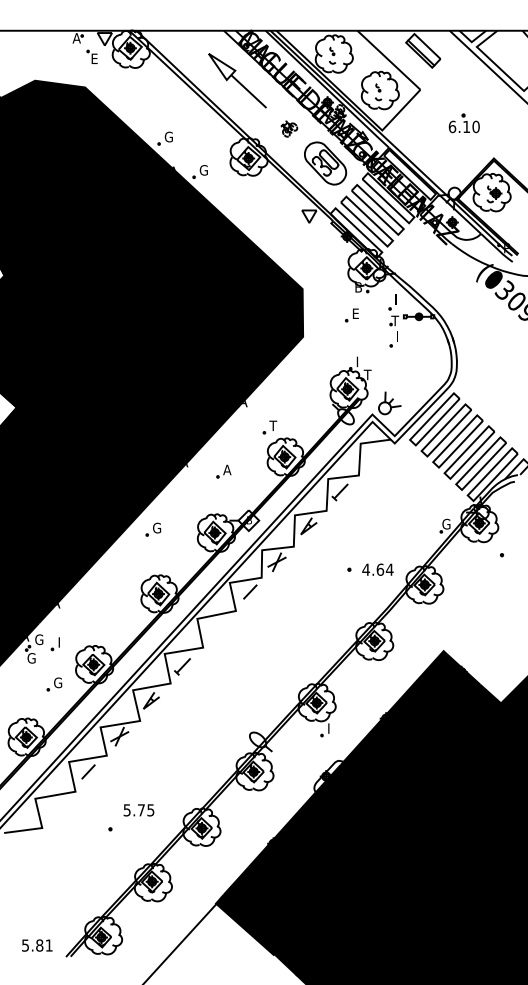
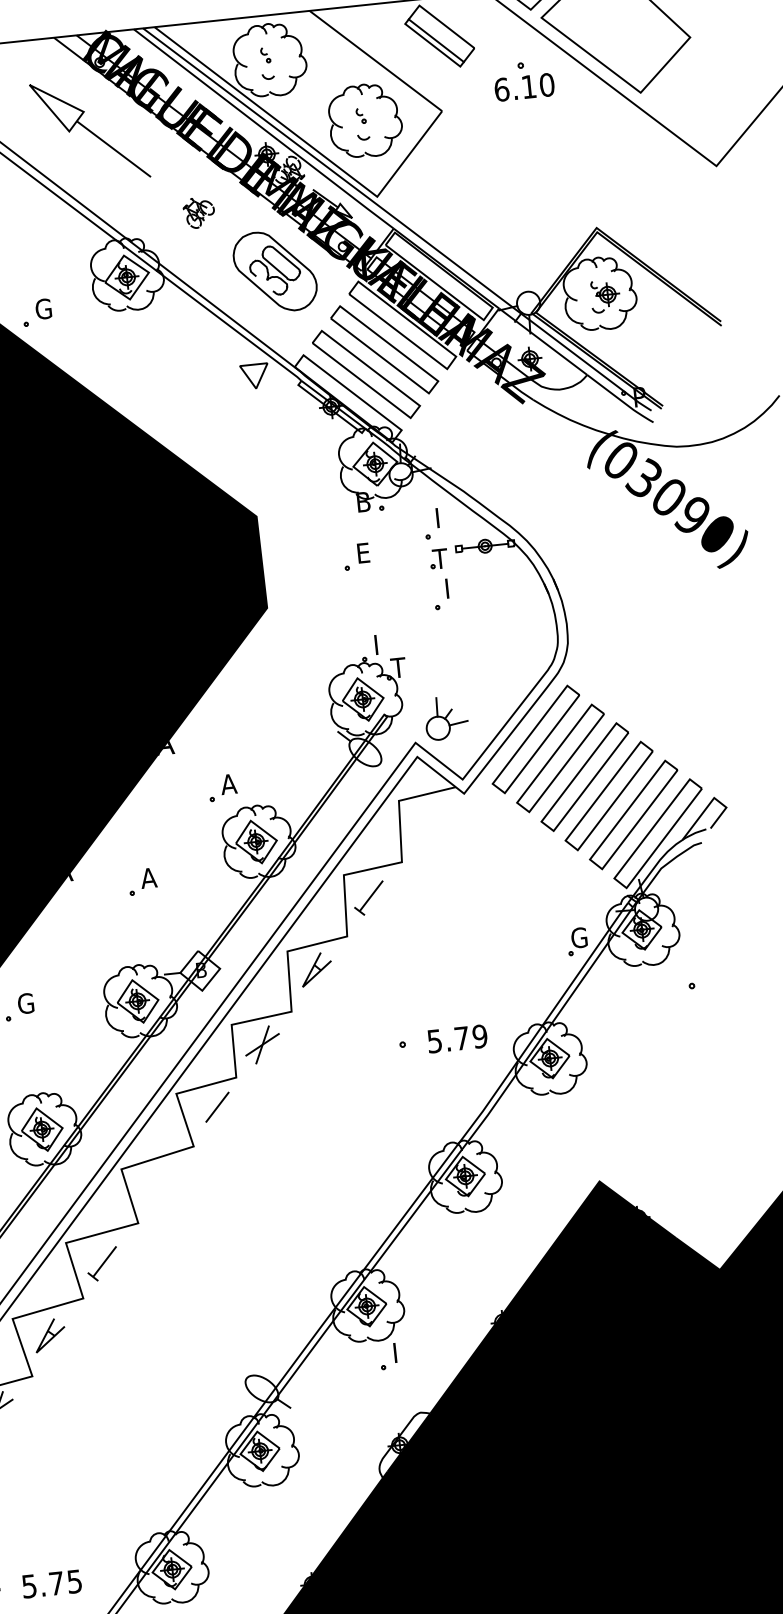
part: (463, 123) -> (522, 80), moved
text: (273, 425) -> (228, 783), T -> A
text: (377, 569) -> (456, 1038), 4.64 -> 5.79
text: (138, 810) -> (51, 1584), moved

